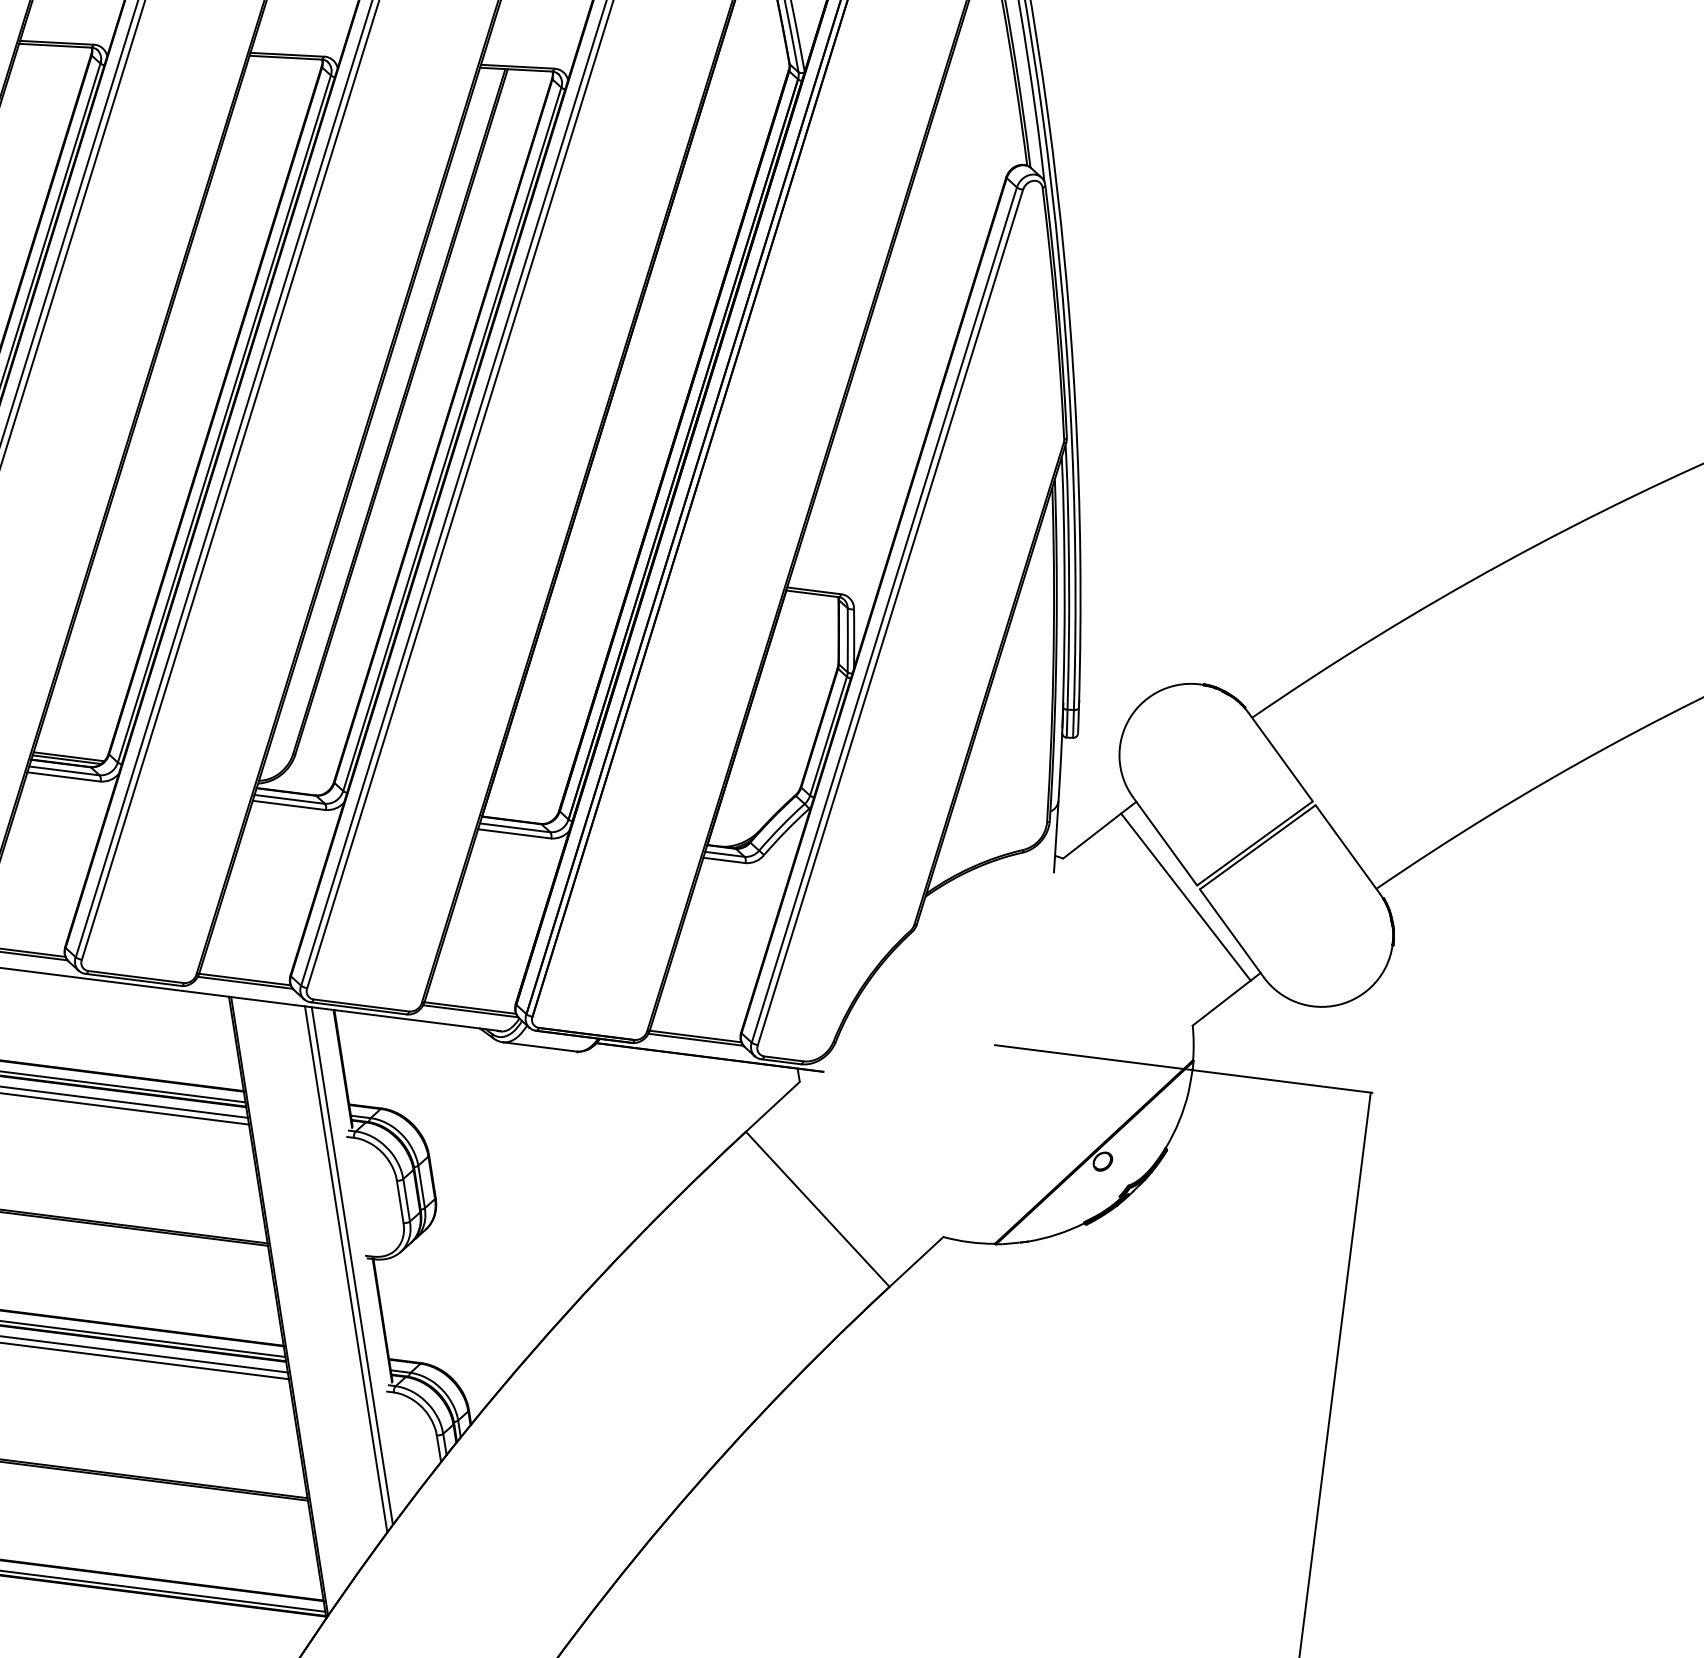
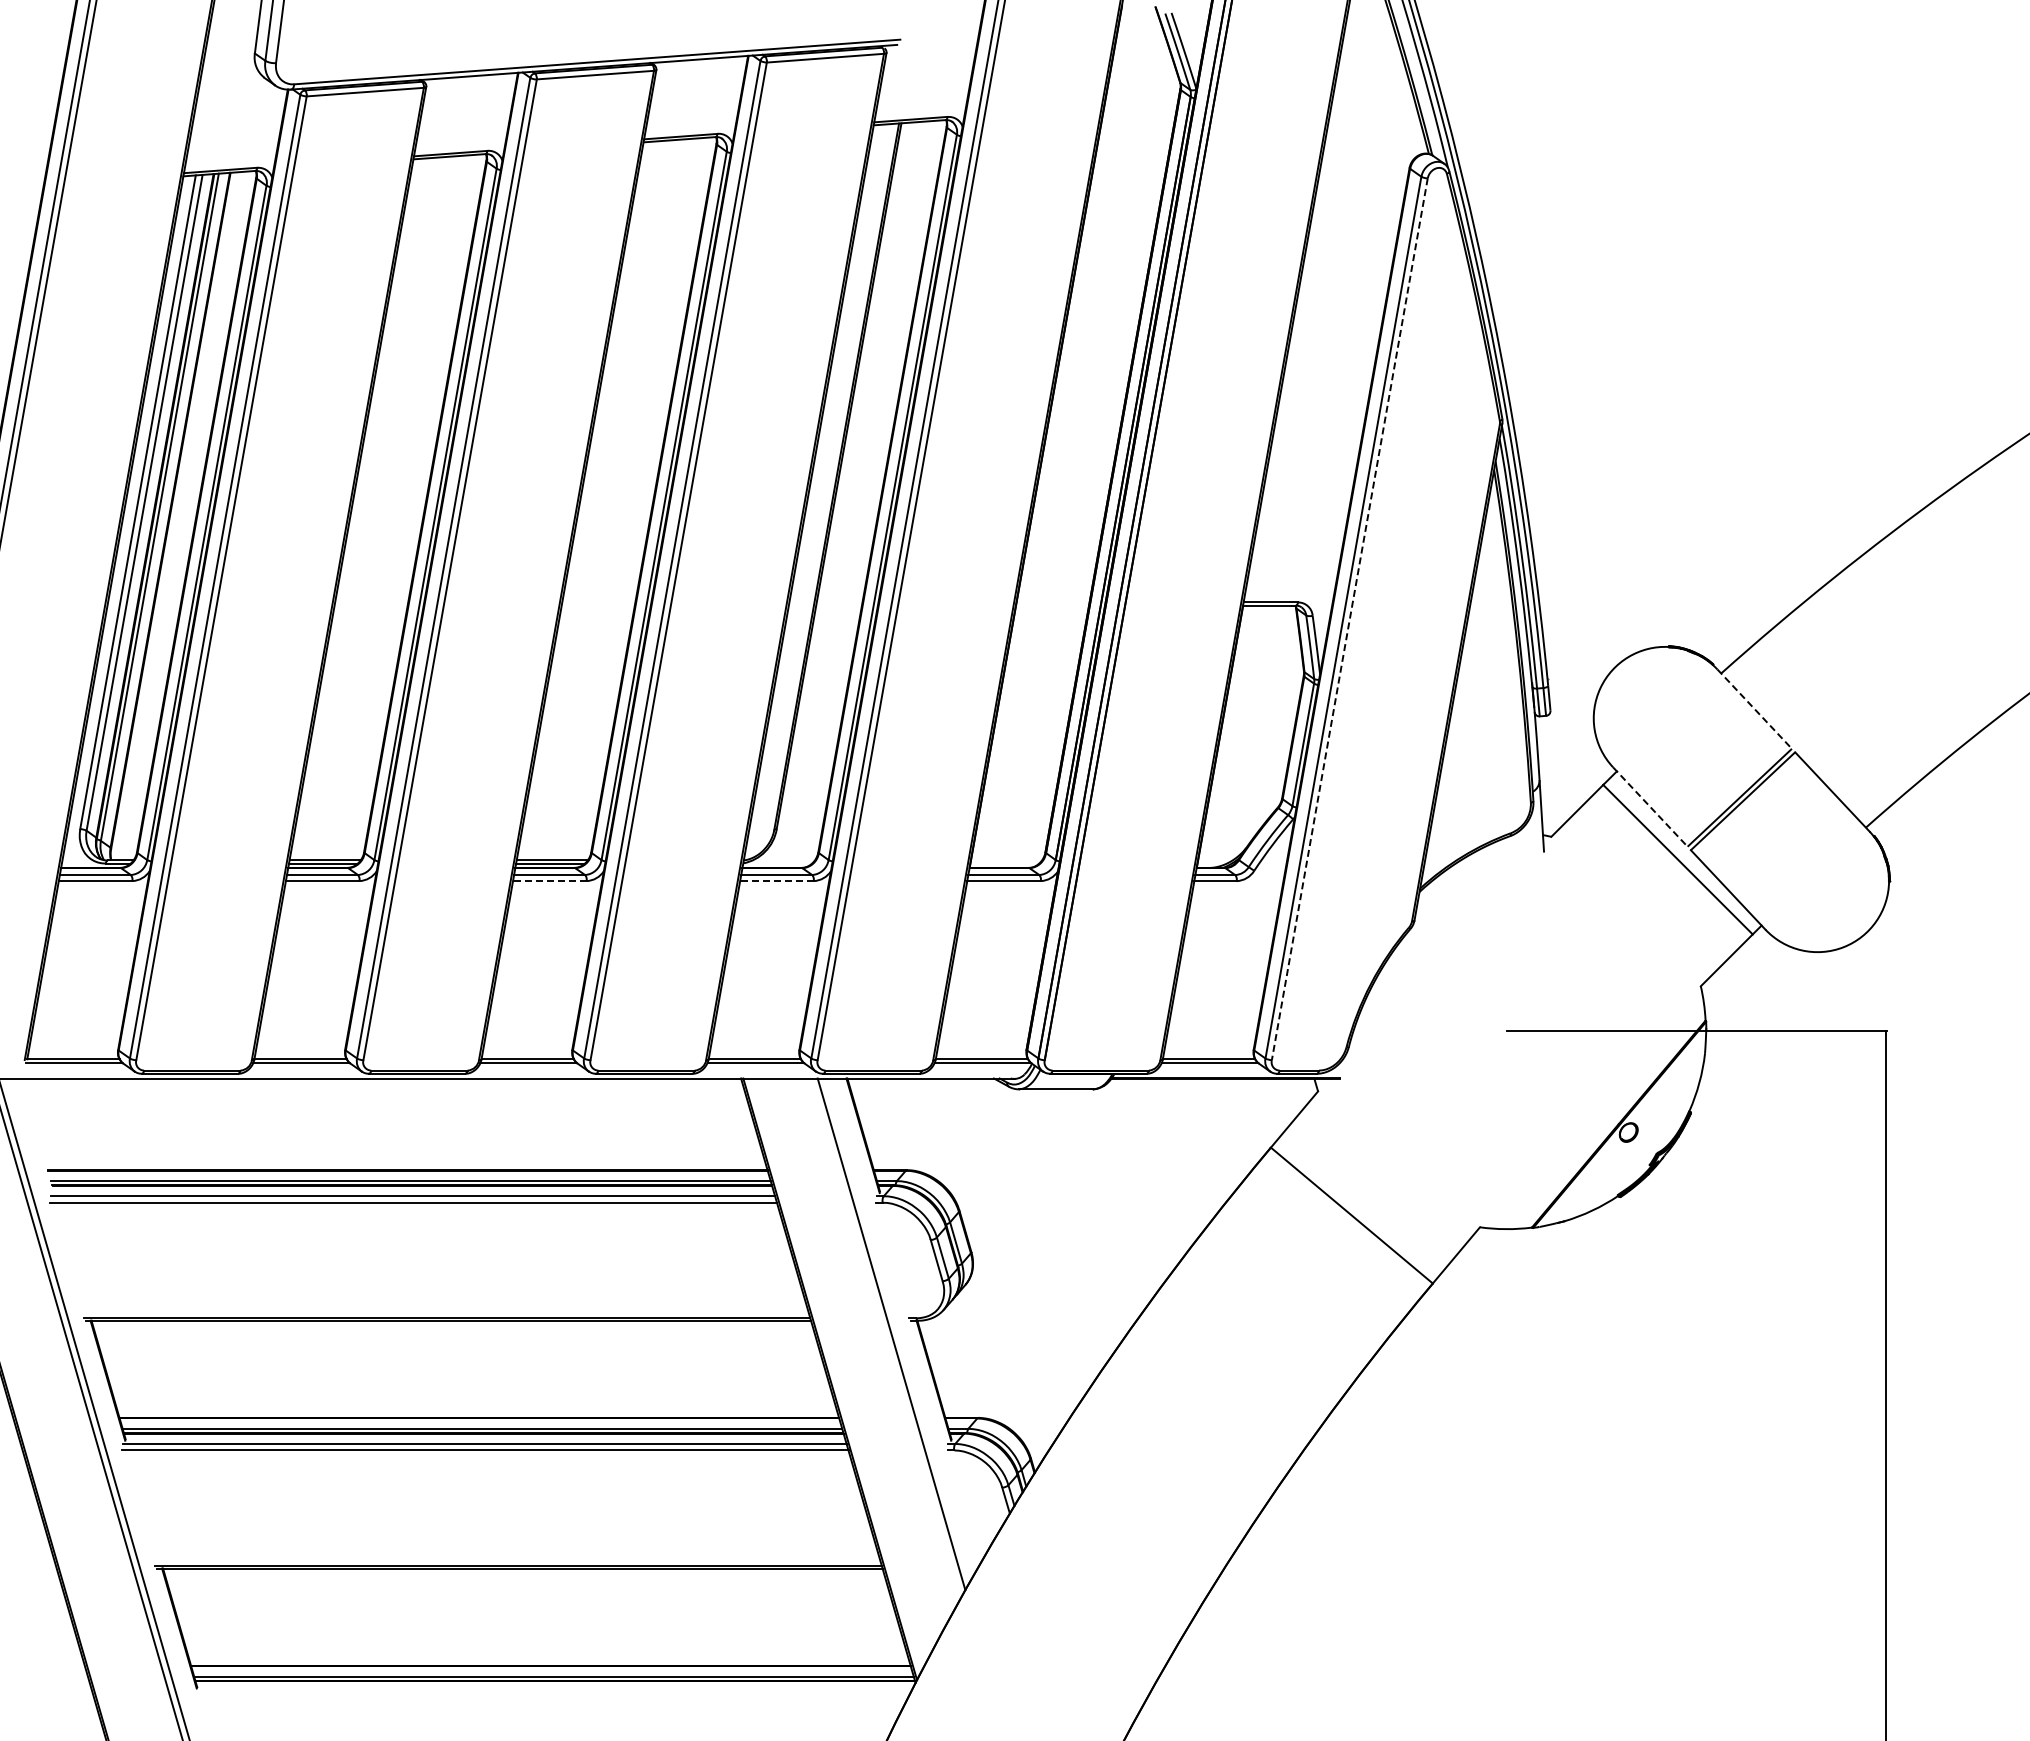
line: (890, 617) -> (1349, 619), solid -> dashed
line: (1281, 757) -> (1755, 709), solid -> dashed
line: (63, 777) -> (549, 881), solid -> dashed
line: (288, 805) -> (776, 881), solid -> dashed
line: (1165, 841) -> (1650, 807), solid -> dashed
line: (351, 1266) -> (896, 1330), removed

